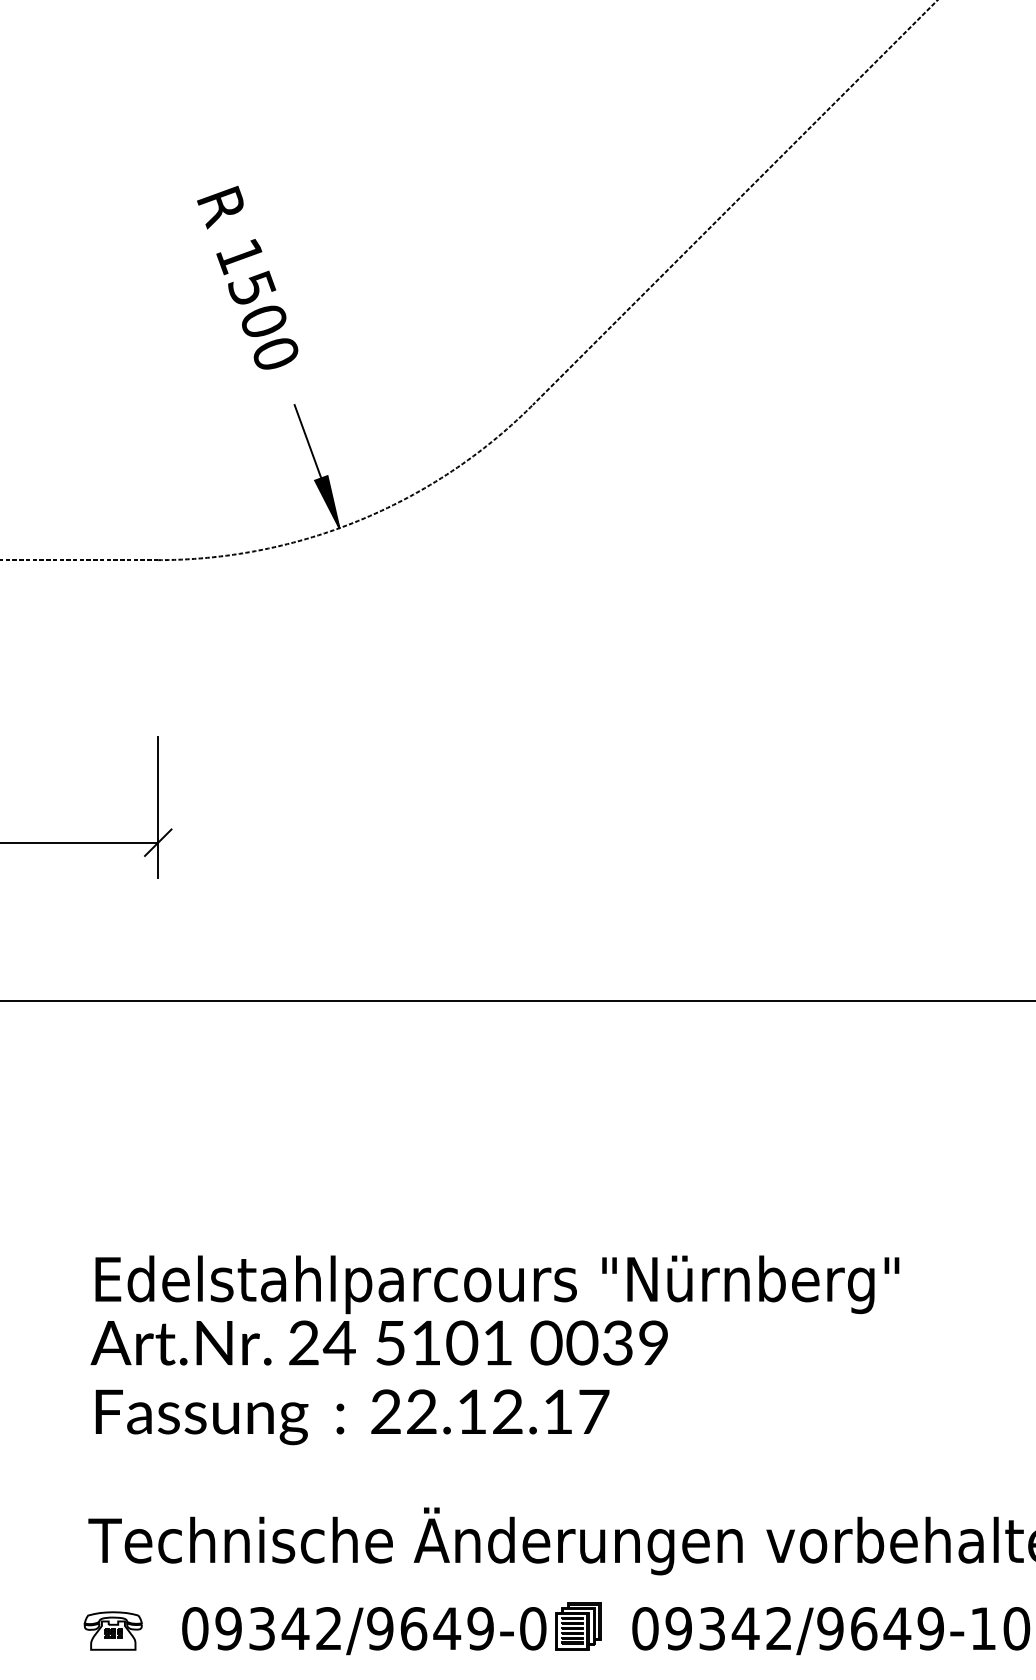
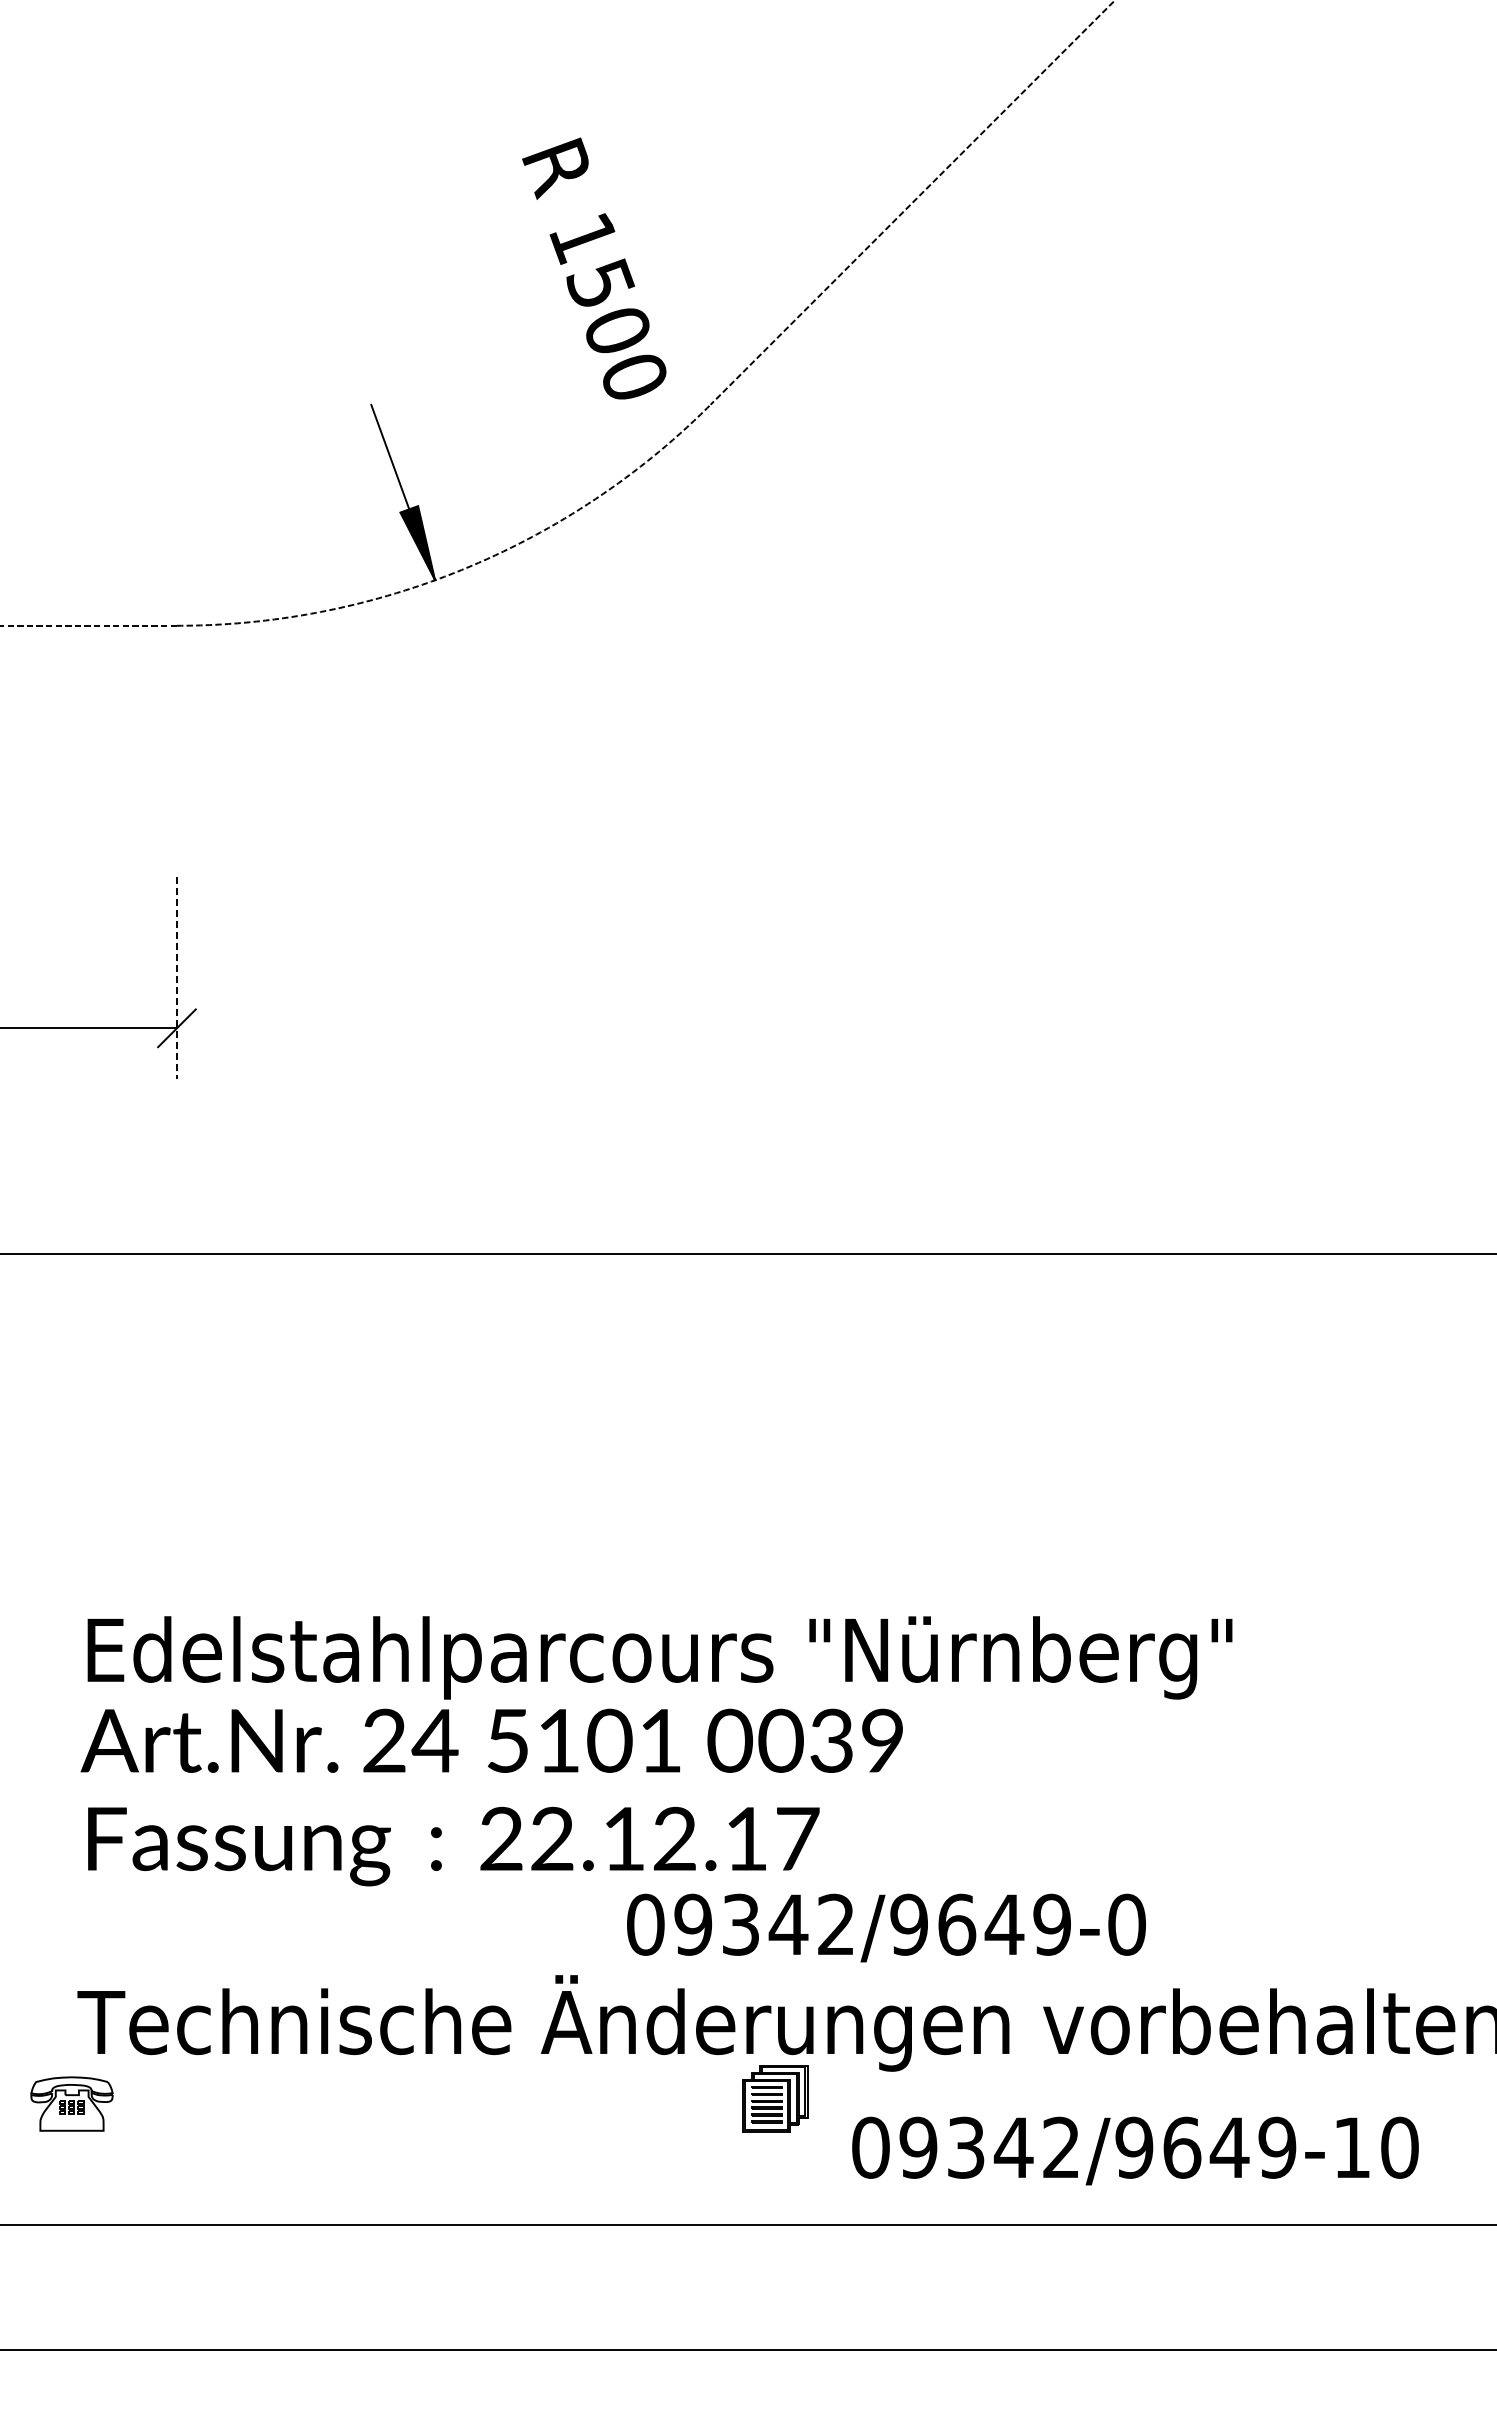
text: (247, 277) -> (594, 268), moved
line: (157, 807) -> (176, 977), solid -> dashed
part: (578, 1626) -> (775, 2098), moved
part: (112, 1630) -> (71, 2103), moved
text: (364, 1630) -> (886, 1927), moved

